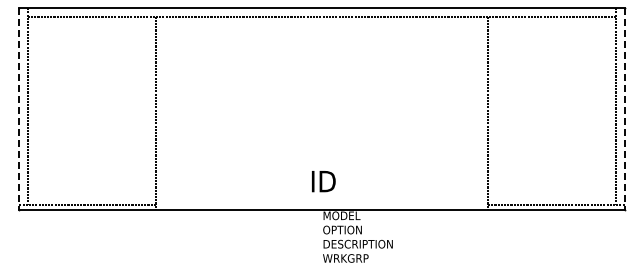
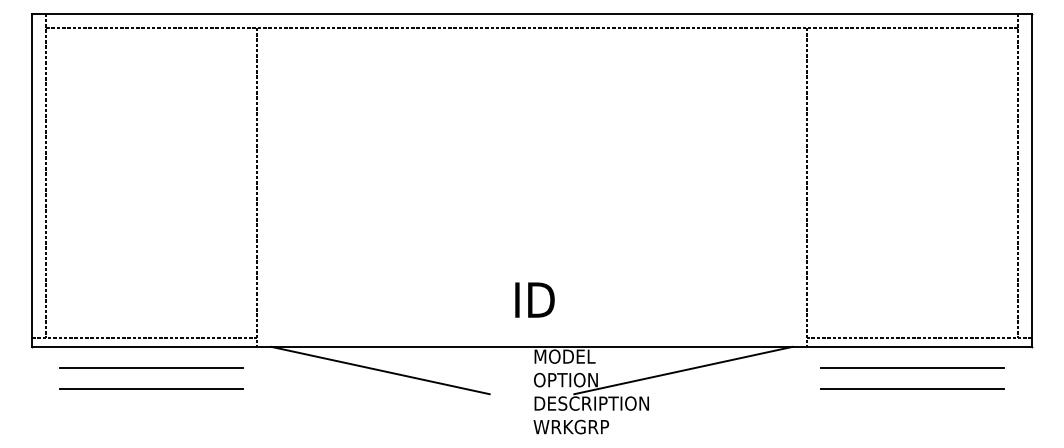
line: (19, 109) -> (32, 181), dashed -> solid
line: (624, 109) -> (1031, 181), dashed -> solid
line: (91, 222) -> (151, 367), added
line: (551, 222) -> (911, 367), added
line: (230, 223) -> (380, 369), added
line: (413, 223) -> (683, 369), added
line: (91, 235) -> (151, 389), added
line: (552, 235) -> (912, 389), added

